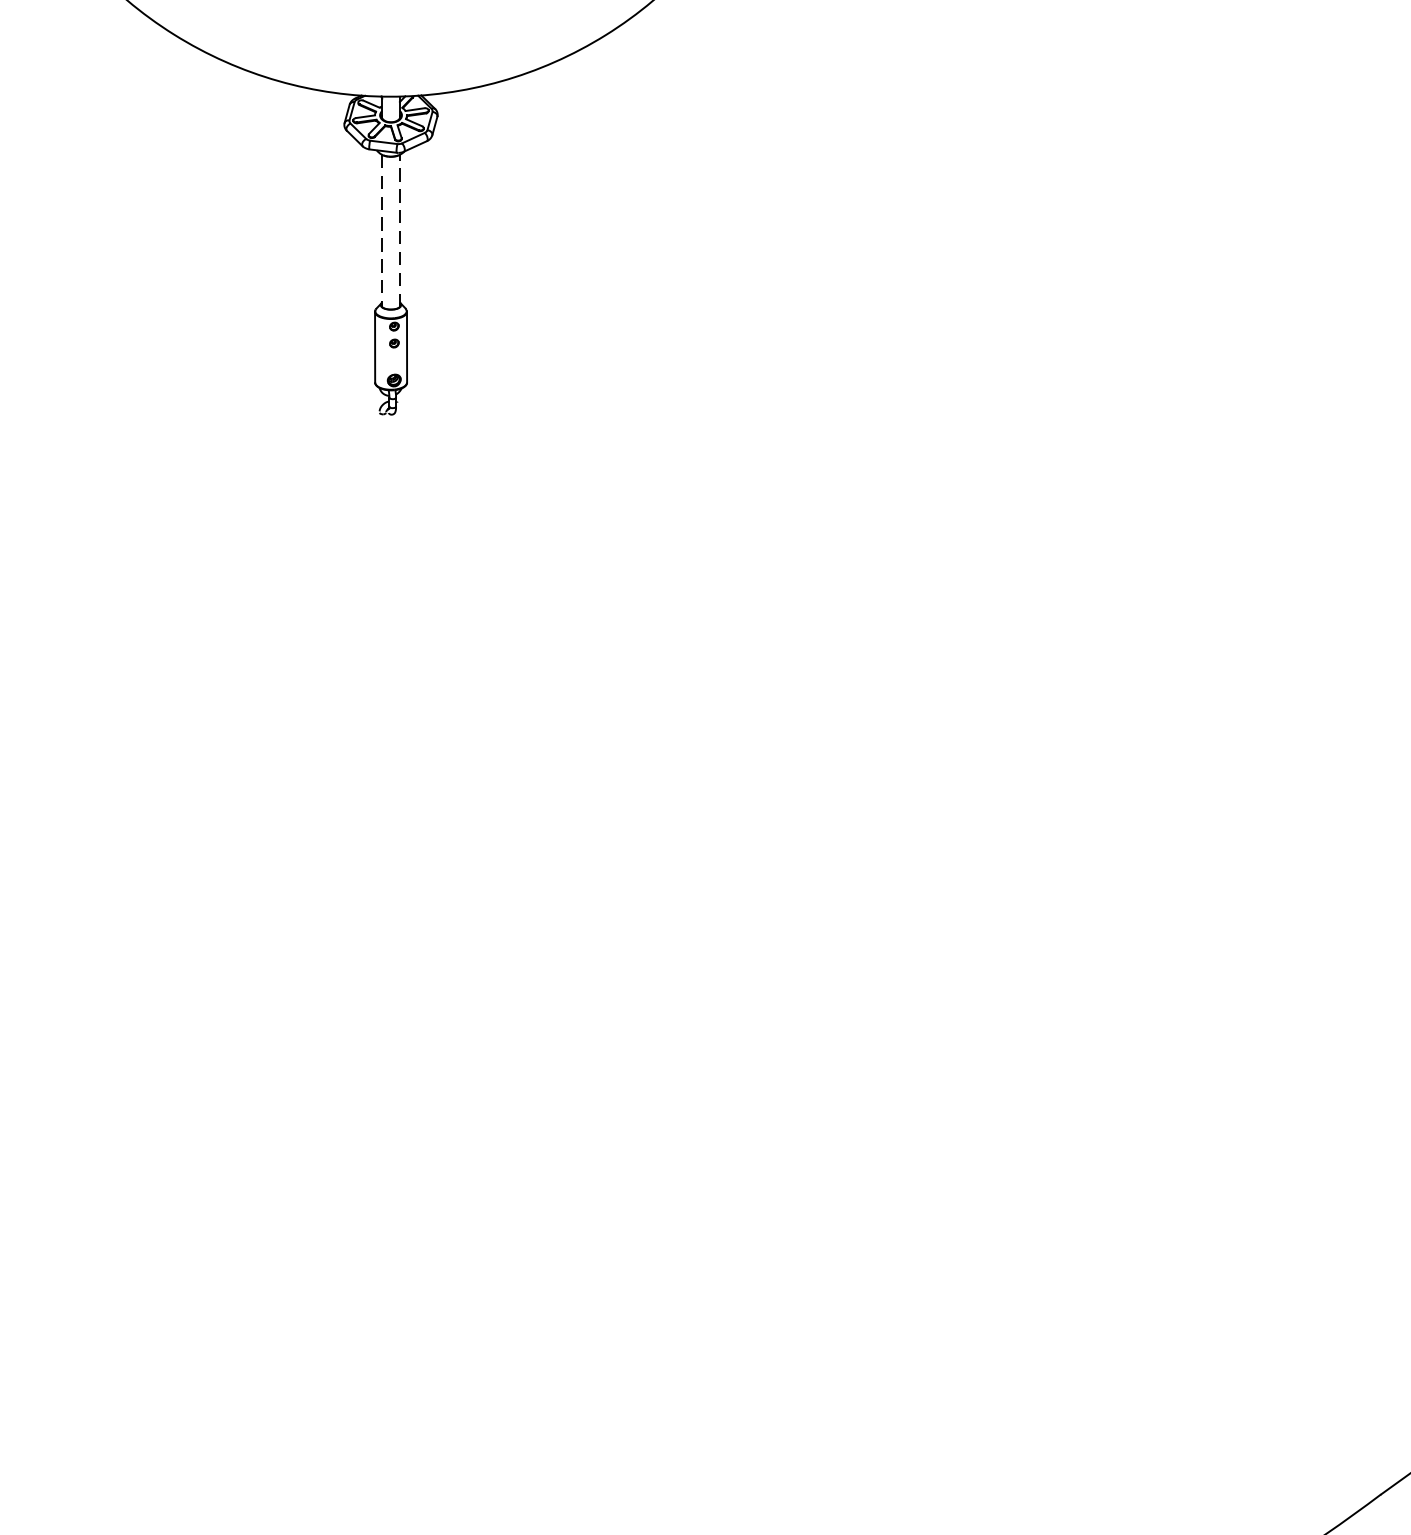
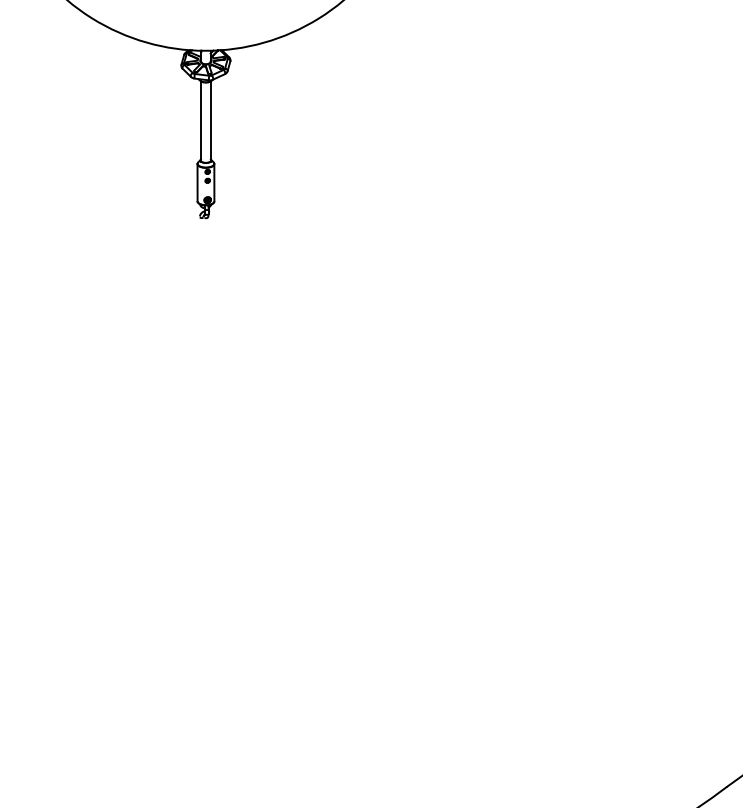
line: (399, 229) -> (210, 120), dashed -> solid
line: (382, 230) -> (201, 121), dashed -> solid

